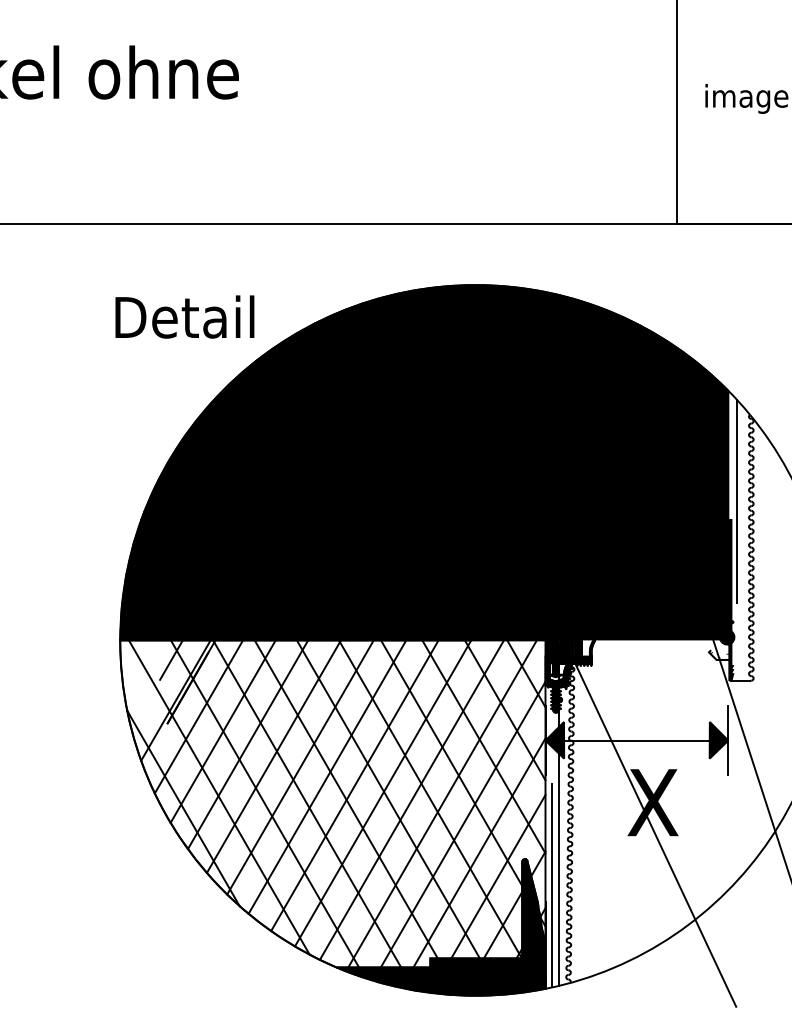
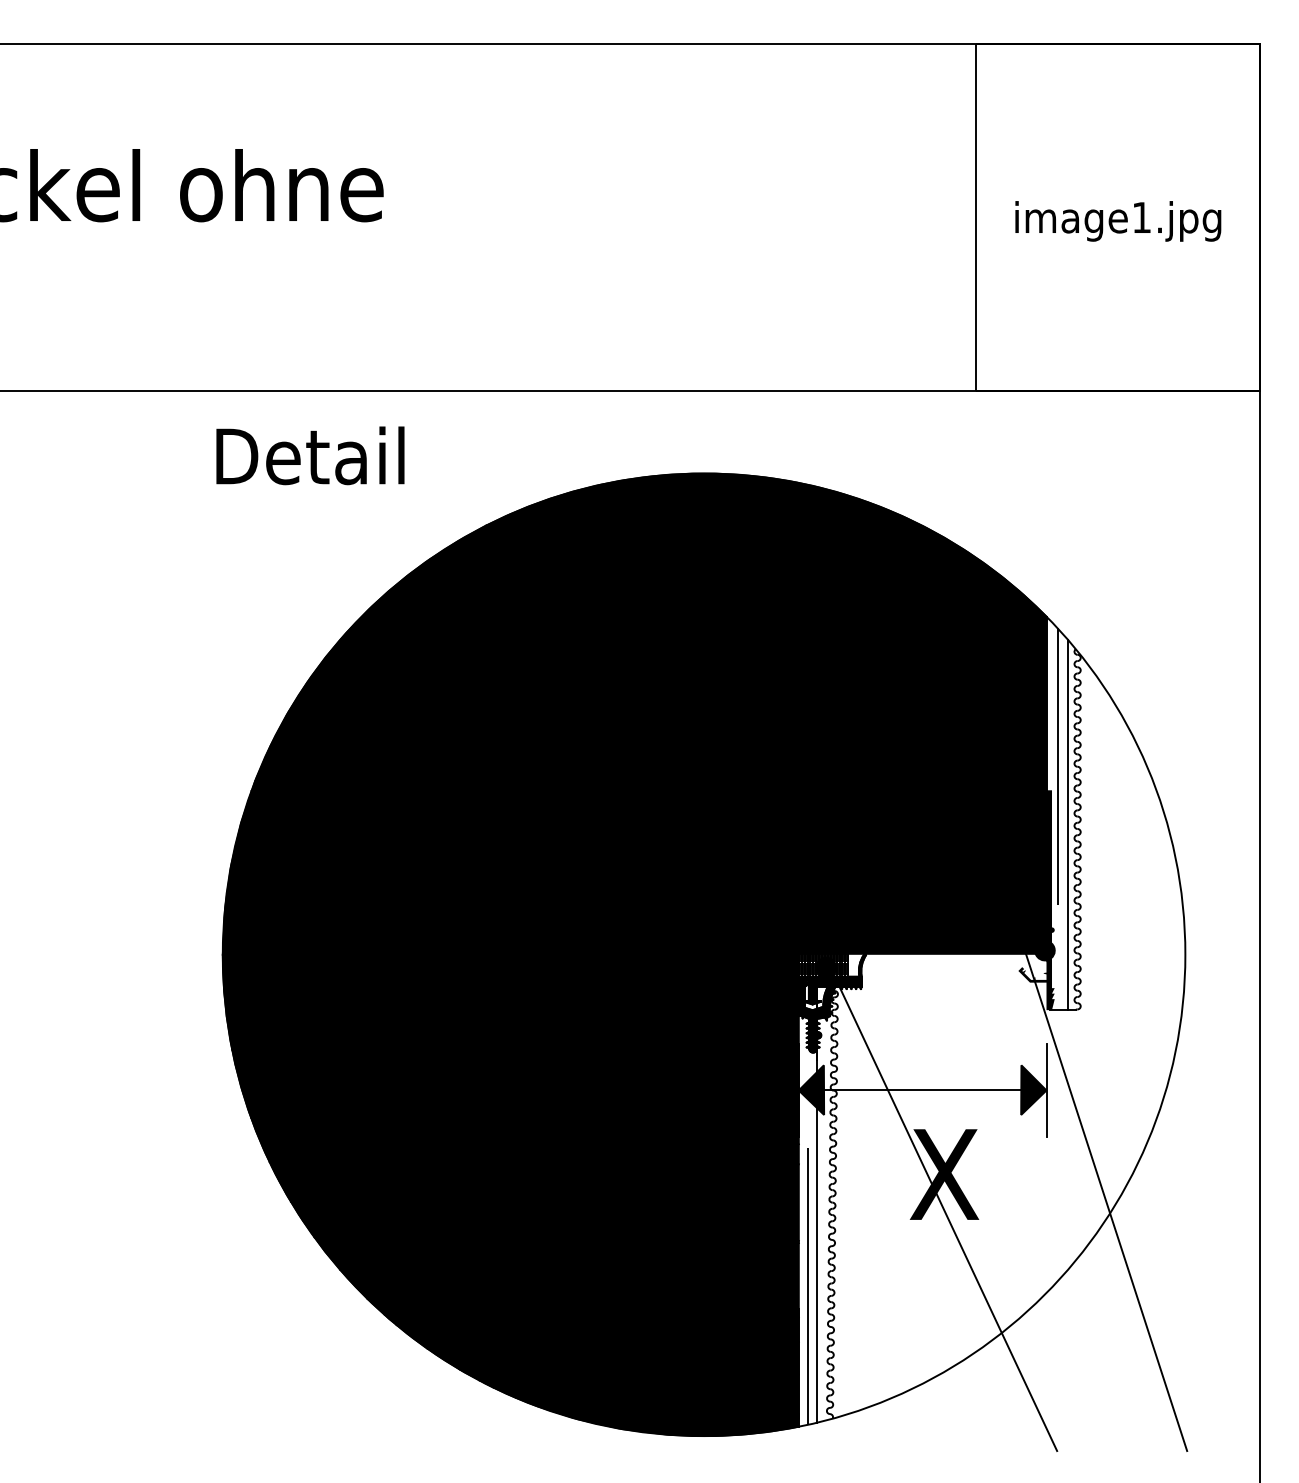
text: (184, 316) -> (310, 455), moved
line: (744, 544) -> (1068, 825), added
fill: (332, 803) -> (510, 1175), added

